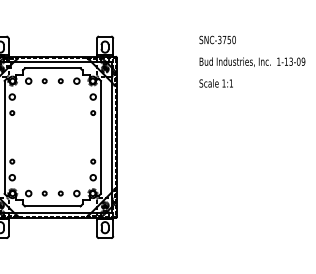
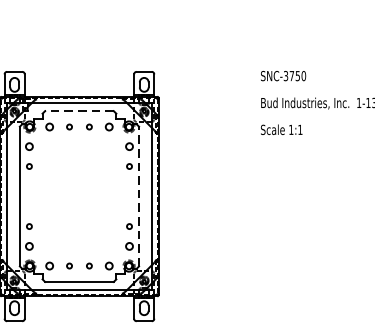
line: (52, 68) -> (79, 111), solid -> dashed
line: (100, 136) -> (138, 195), solid -> dashed

